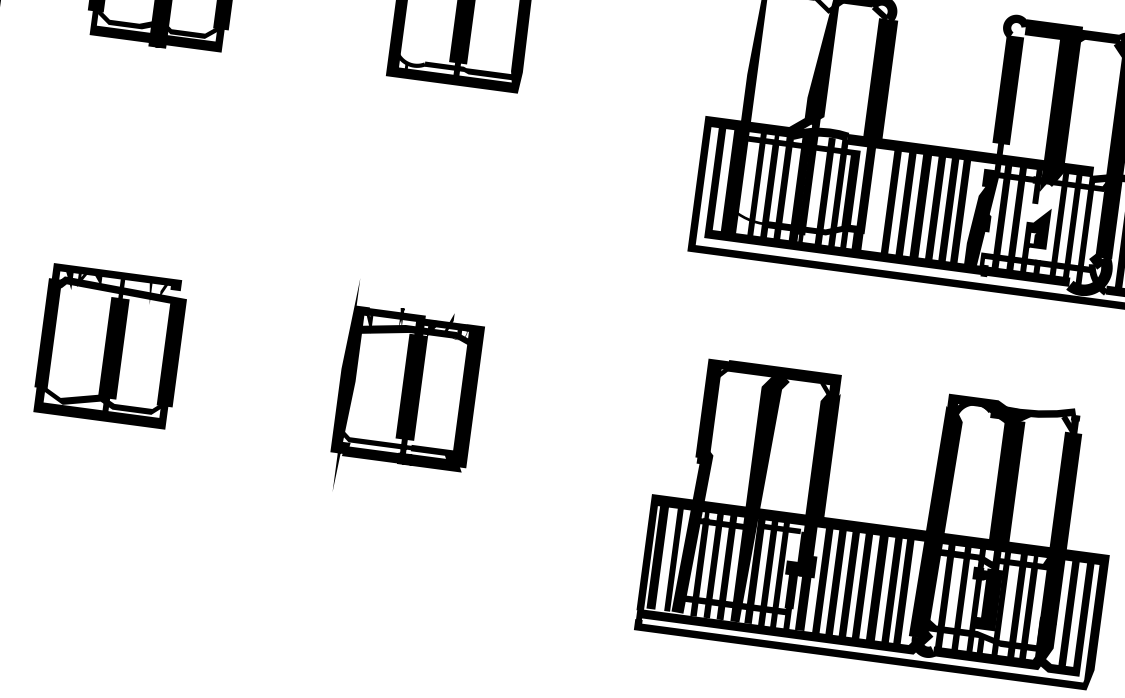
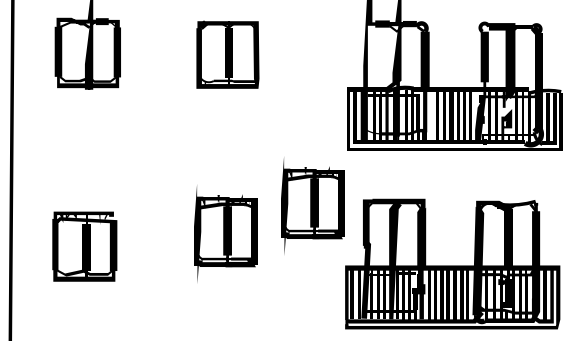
part: (109, 345) -> (84, 246), moved
part: (599, 359) -> (312, 206), added

